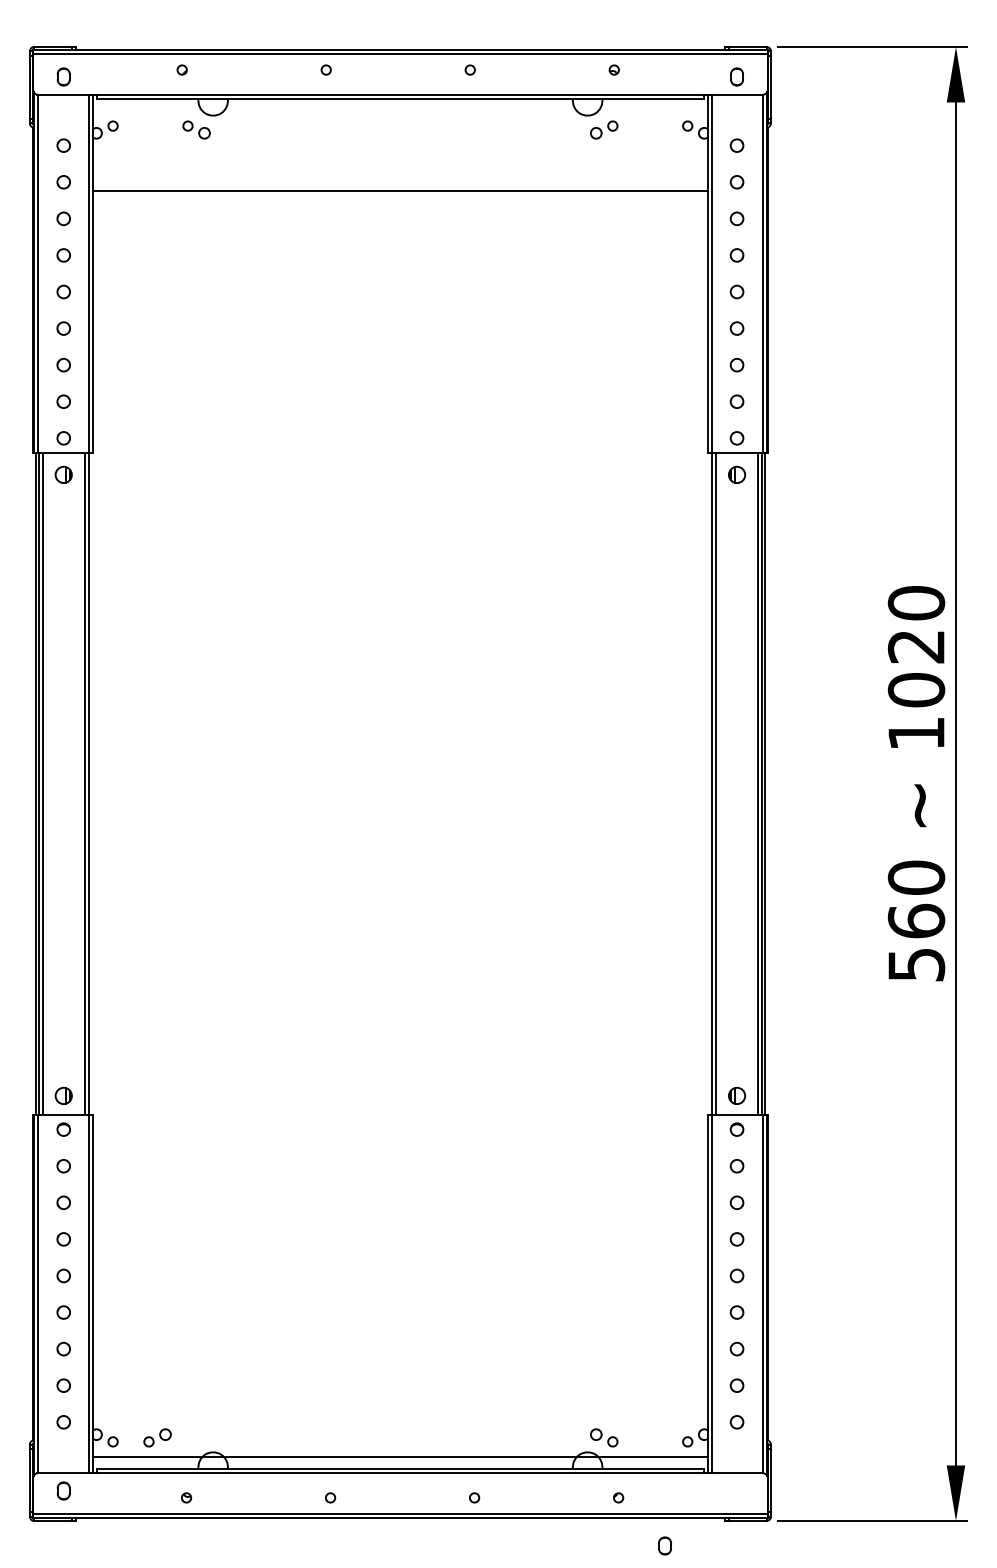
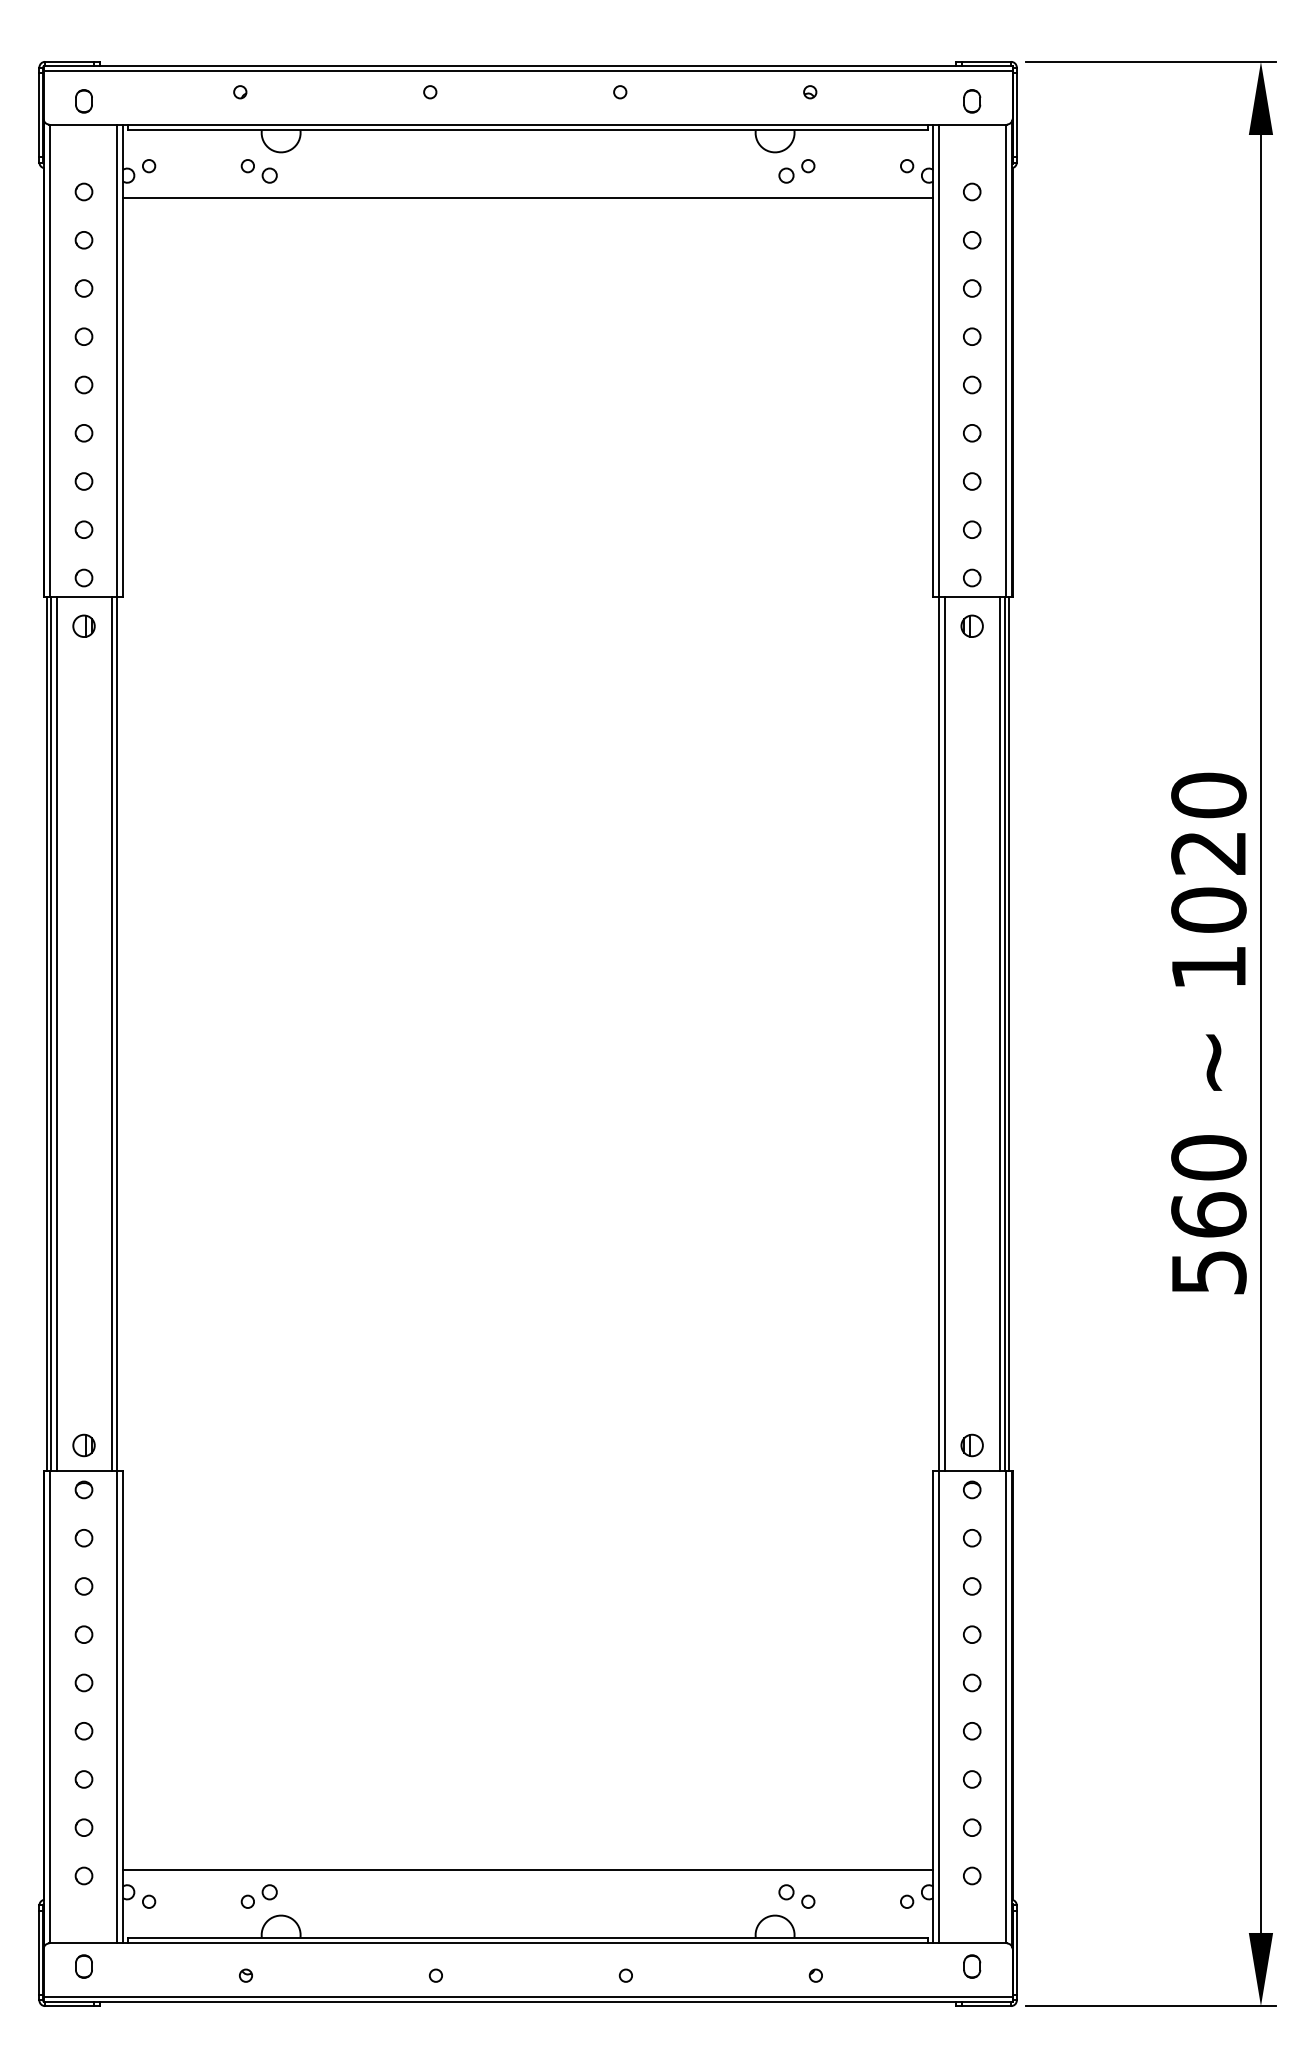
line: (400, 190) -> (528, 198), moved
part: (157, 1437) -> (259, 1896), moved
line: (400, 1457) -> (528, 1869), moved
part: (664, 1545) -> (971, 1965), moved

